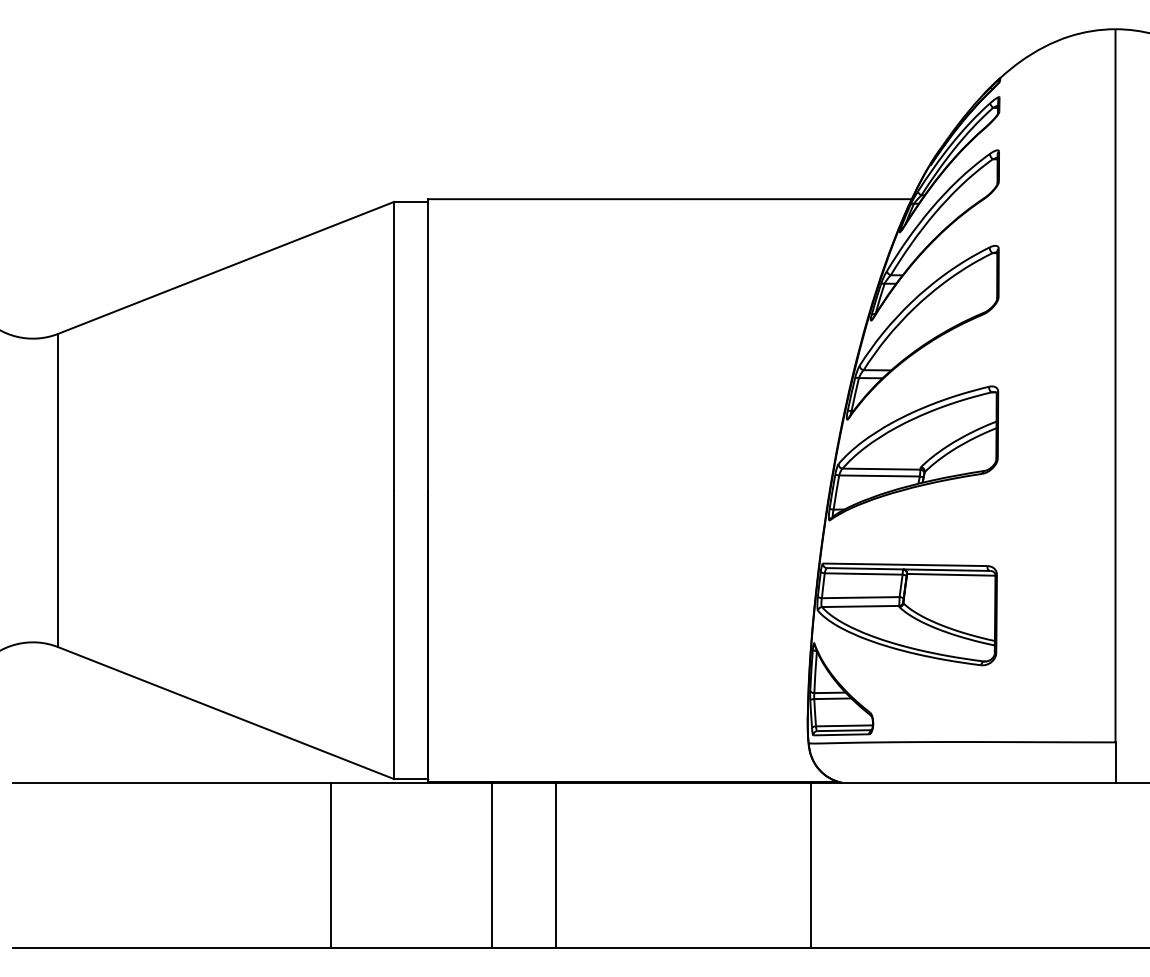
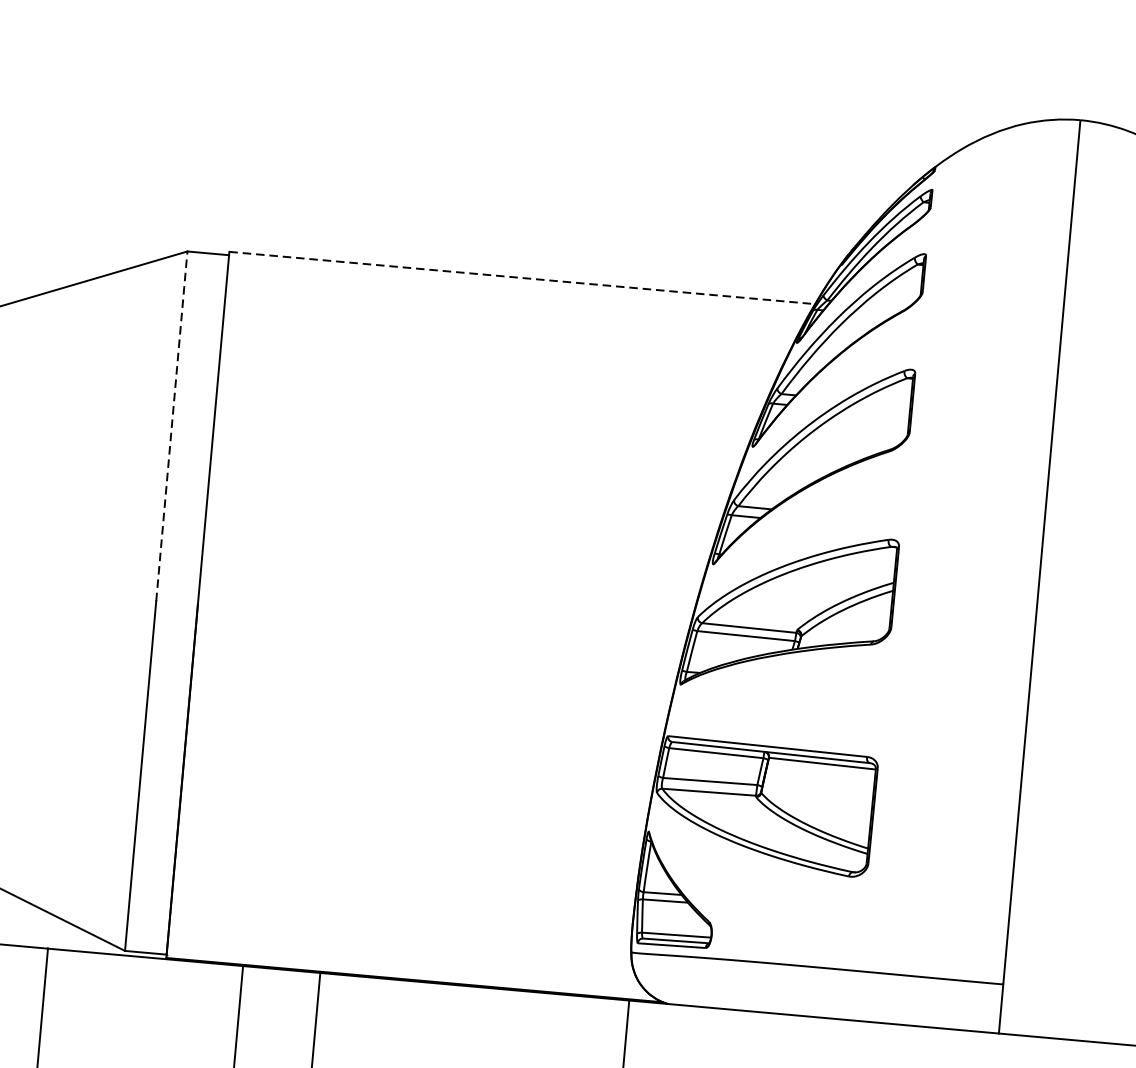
line: (670, 199) -> (522, 278), solid -> dashed
line: (394, 345) -> (172, 425), solid -> dashed

